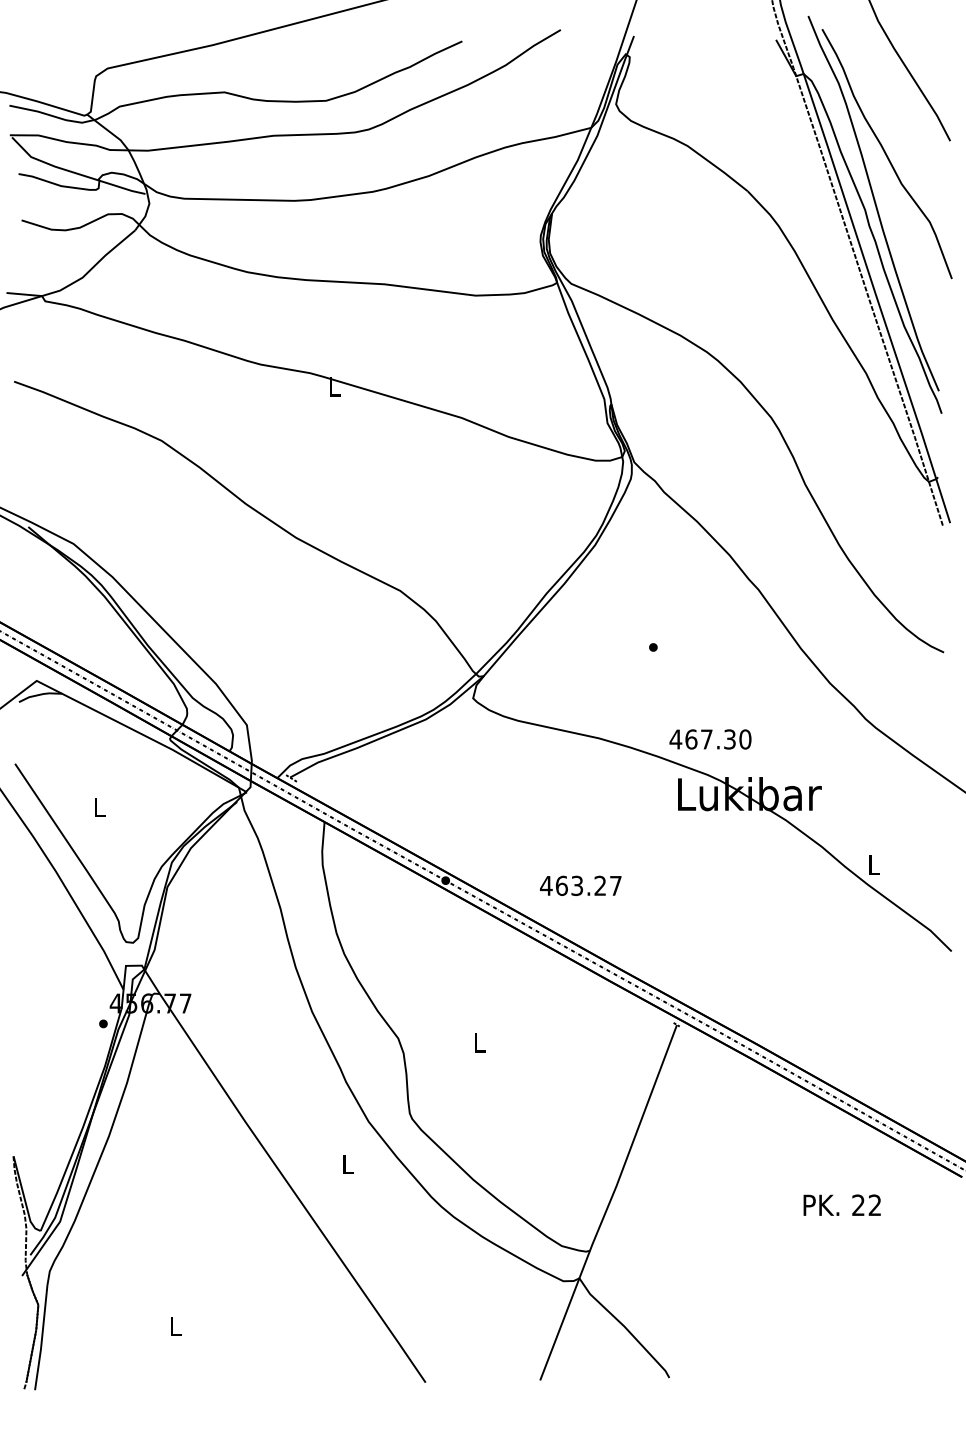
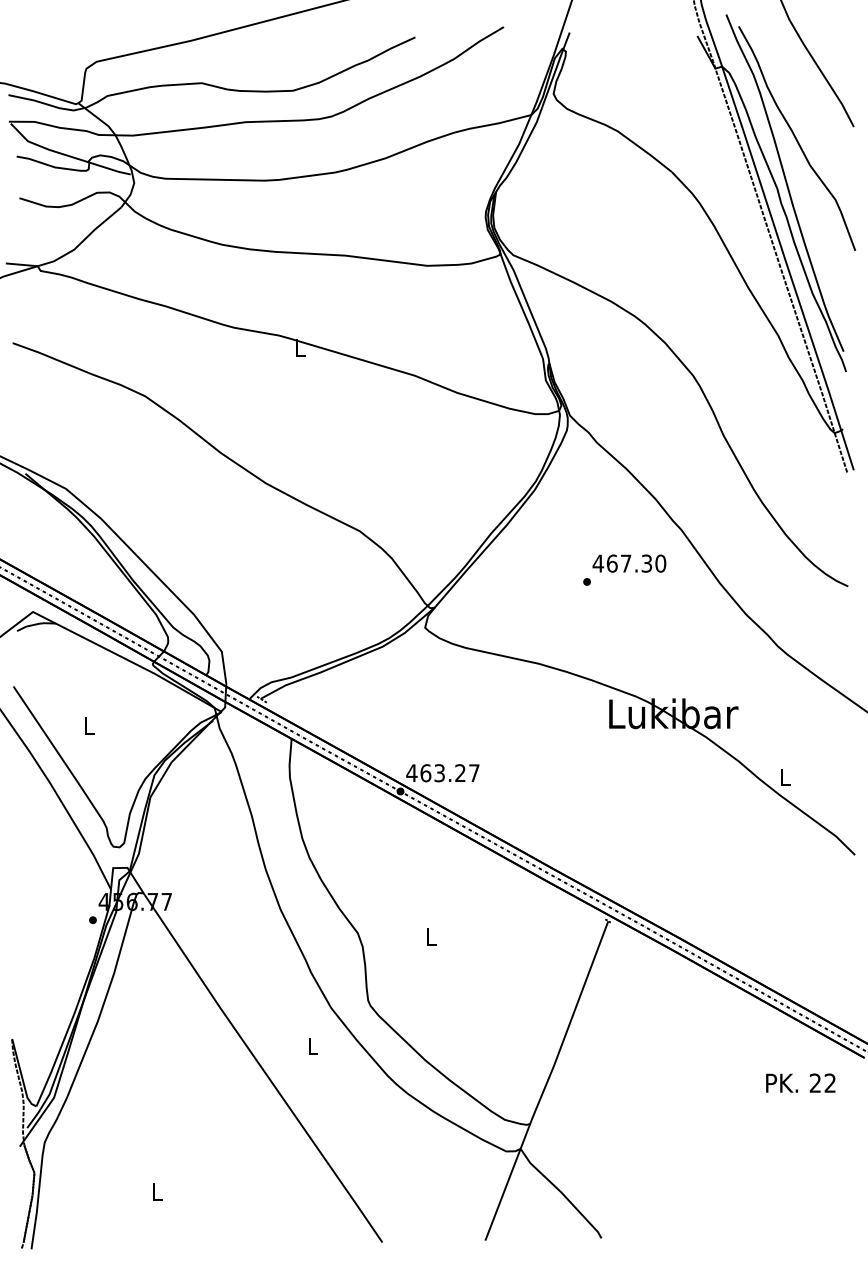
text: (710, 739) -> (629, 563), moved
text: (580, 886) -> (442, 773), moved
text: (841, 1204) -> (800, 1082), moved

